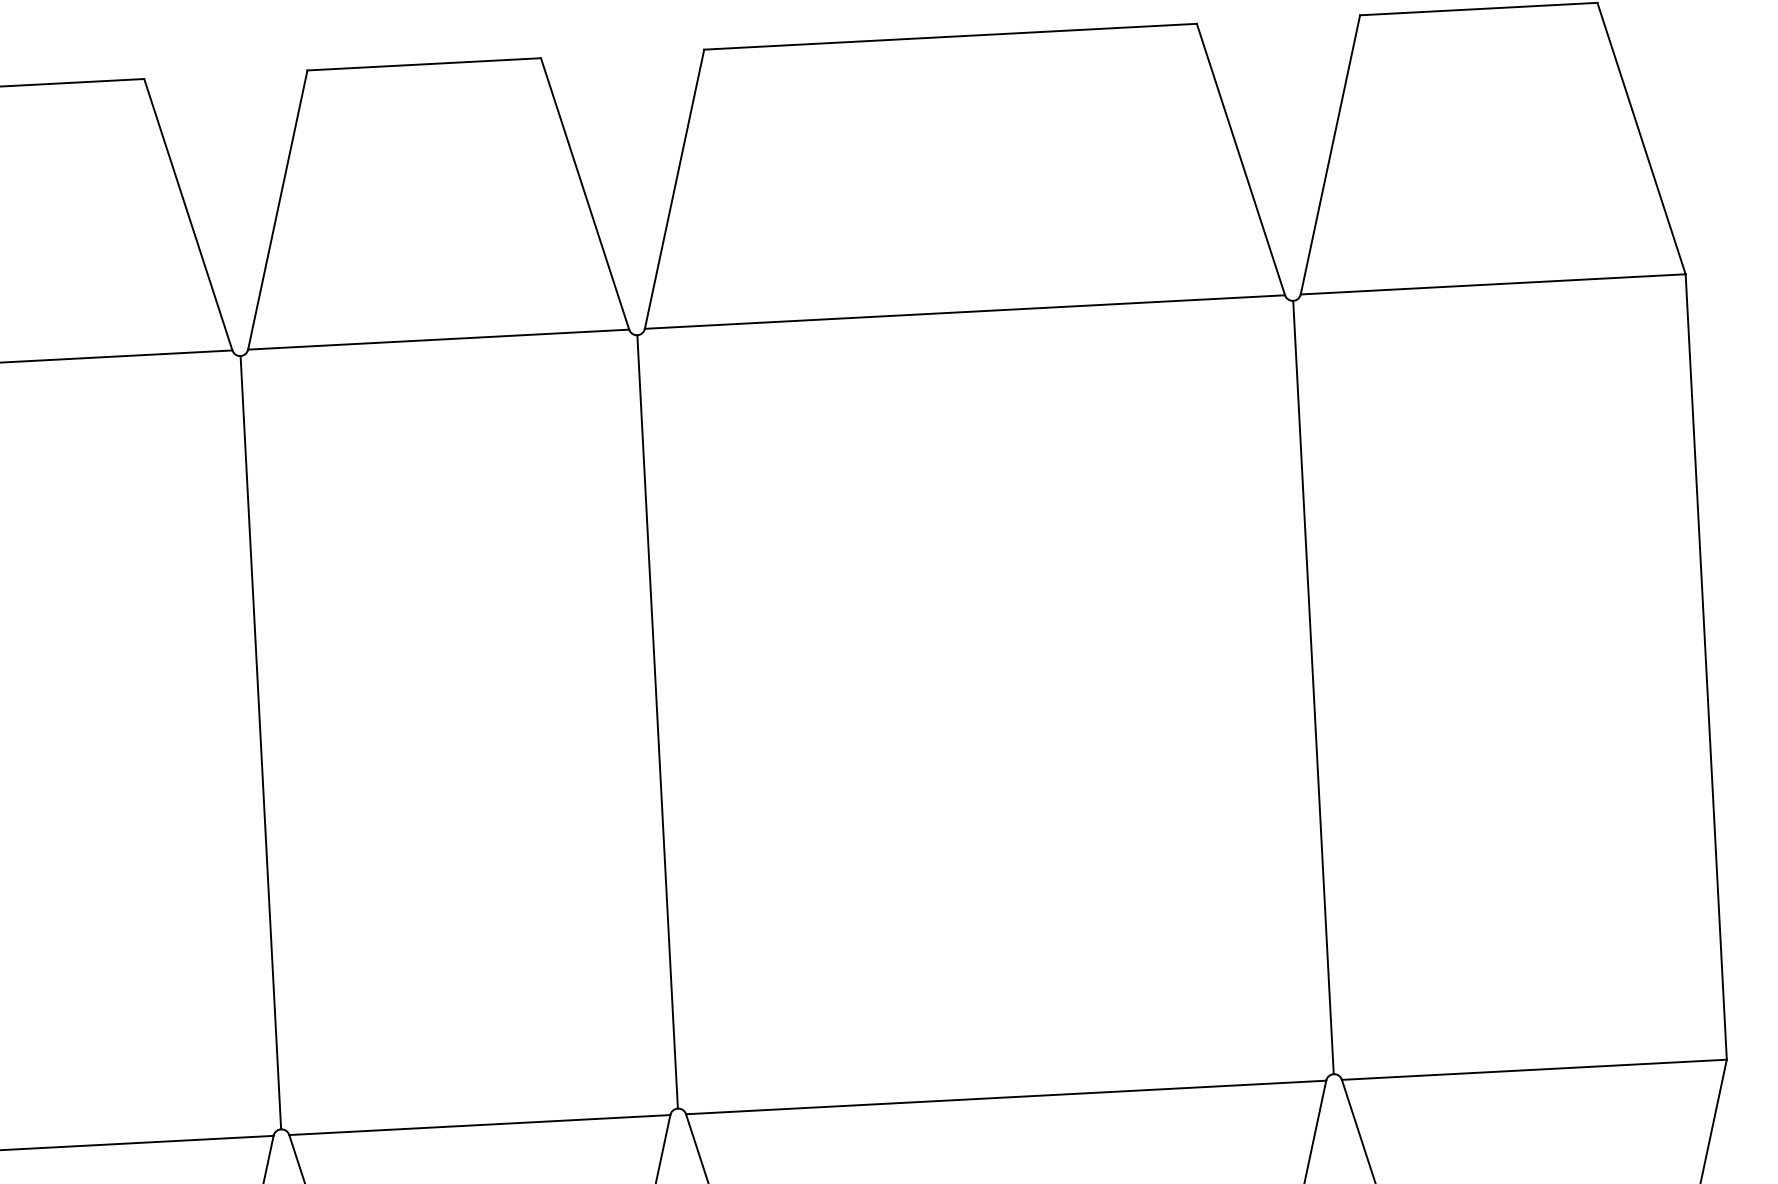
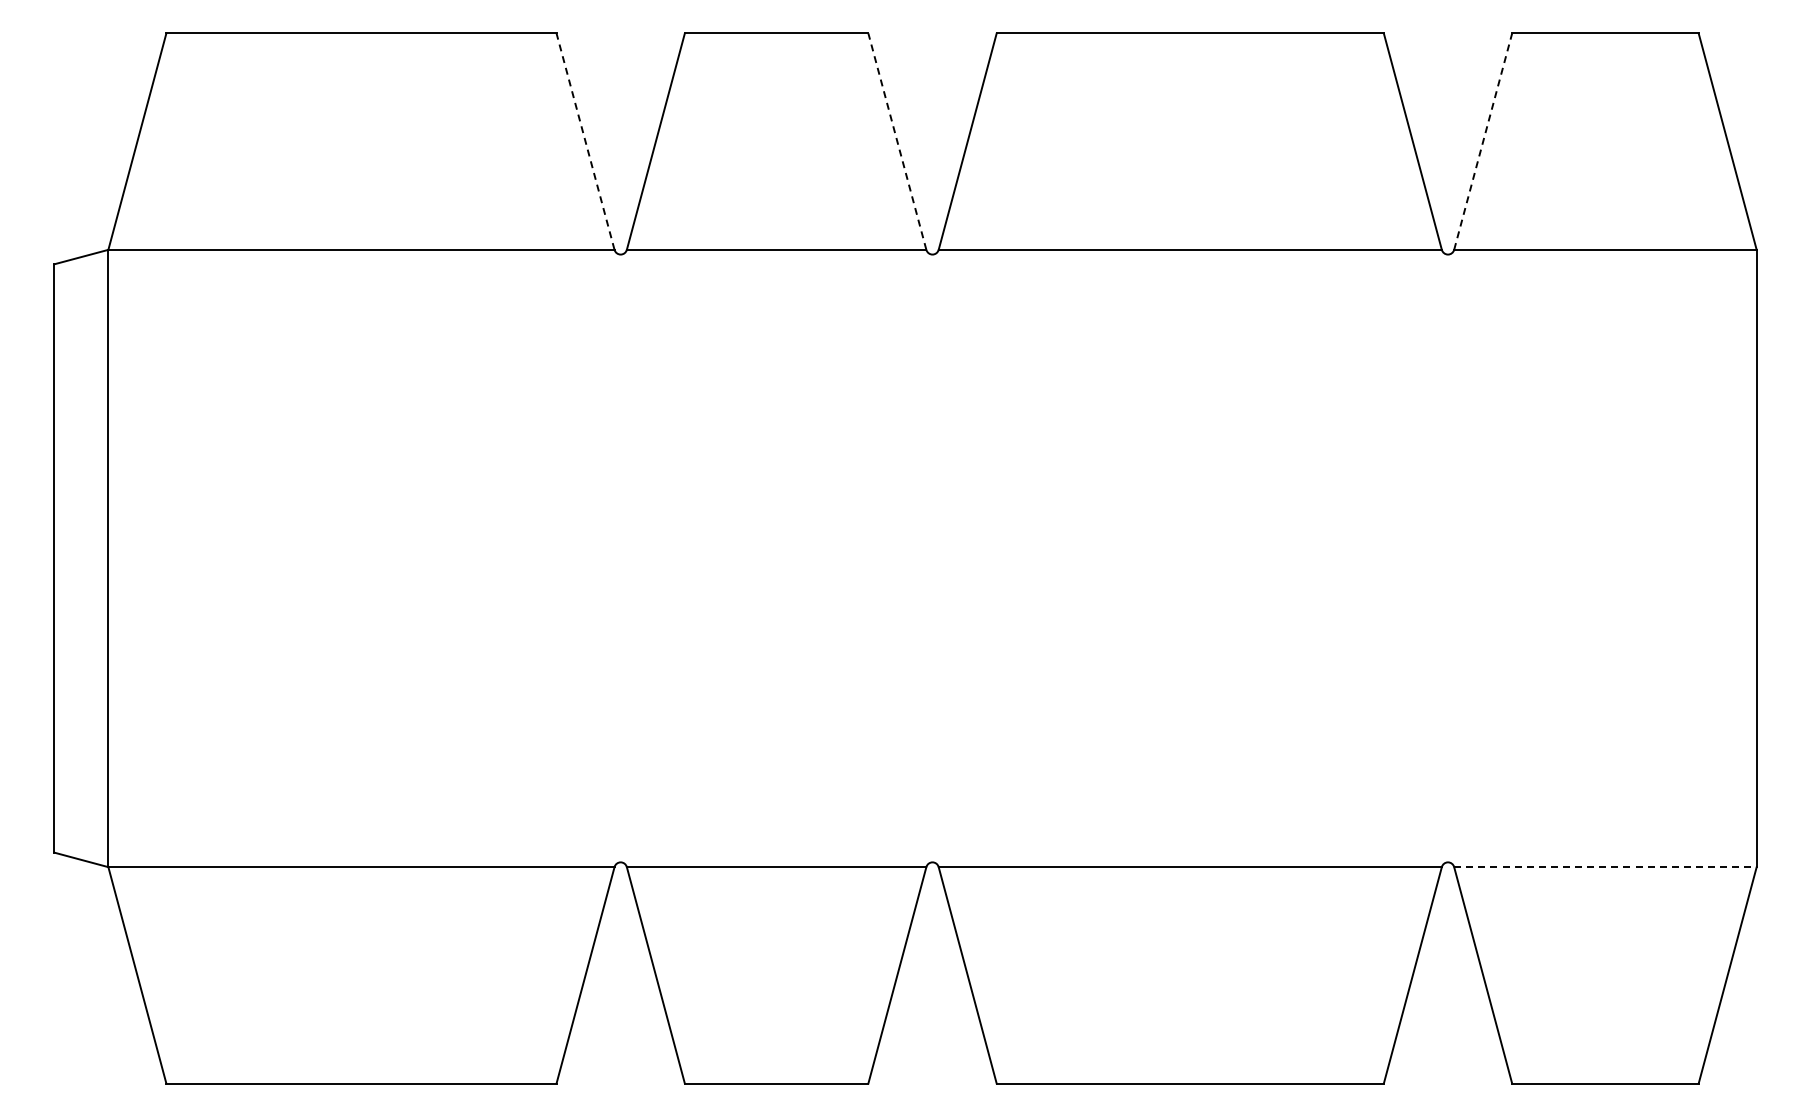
line: (1330, 154) -> (1483, 141), solid -> dashed
line: (585, 193) -> (897, 141), solid -> dashed
line: (188, 214) -> (585, 141), solid -> dashed
line: (1314, 687) -> (1448, 558), removed
line: (657, 721) -> (932, 558), removed
line: (260, 742) -> (620, 558), removed
line: (1534, 1070) -> (1605, 867), solid -> dashed

